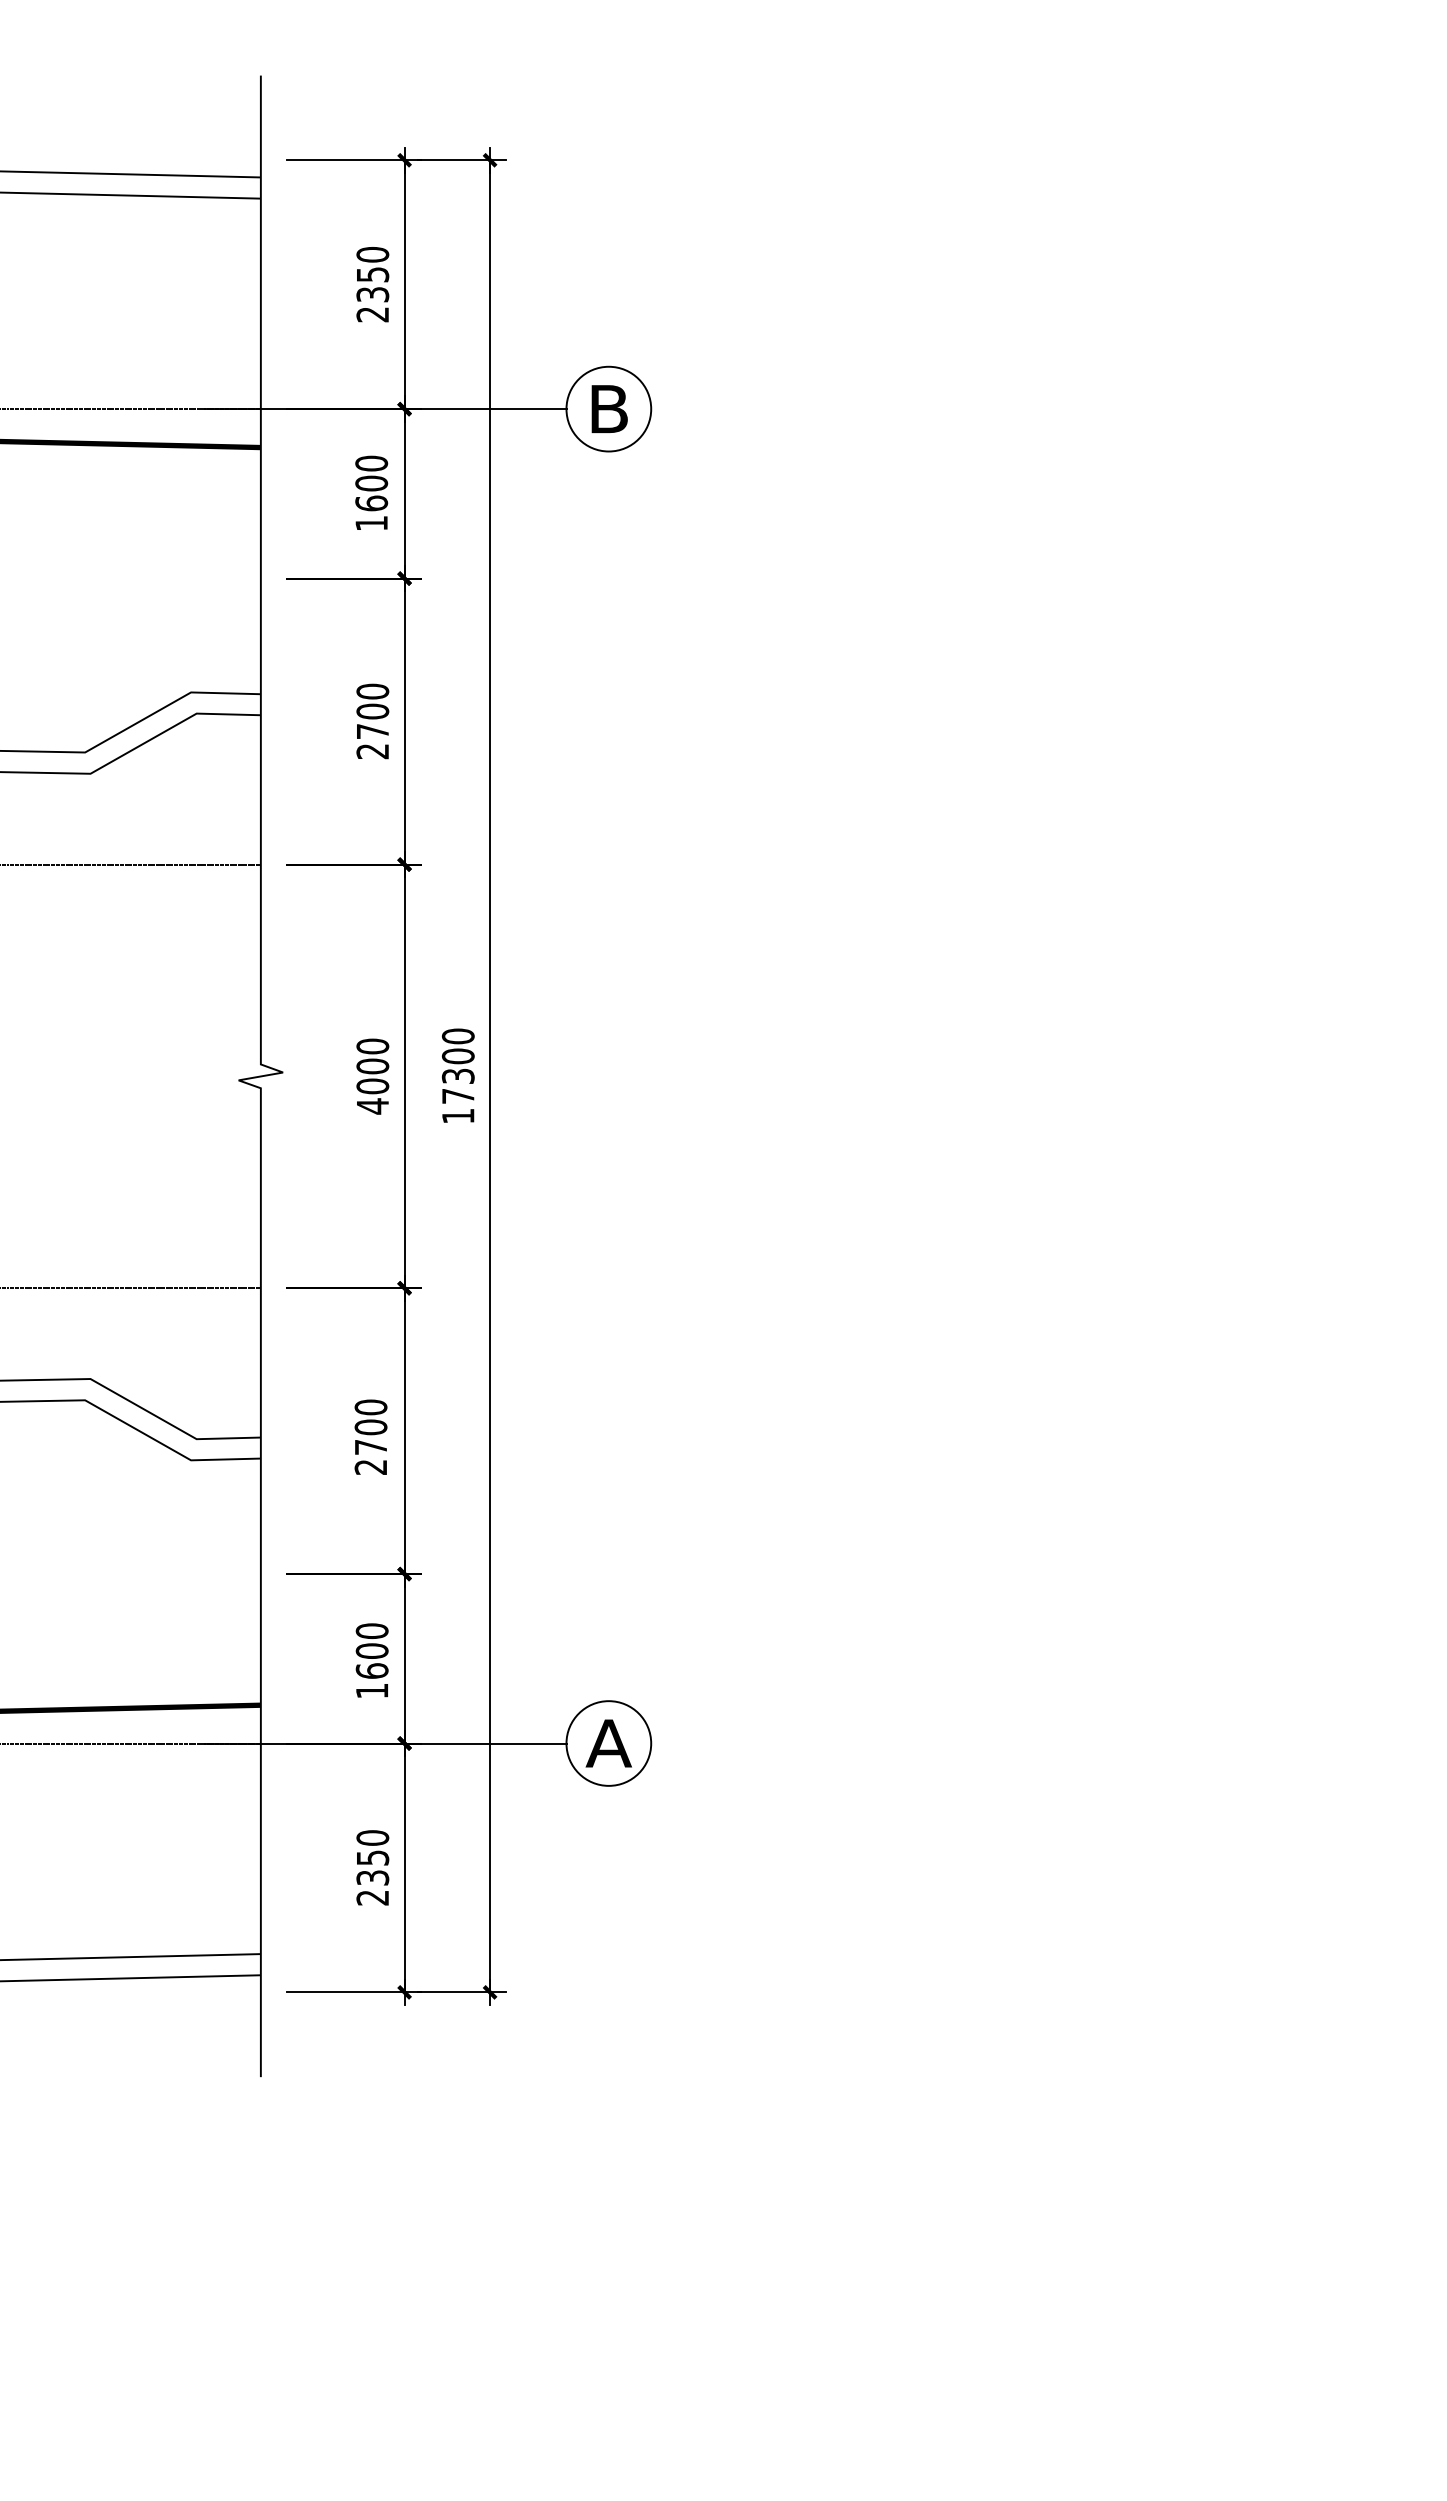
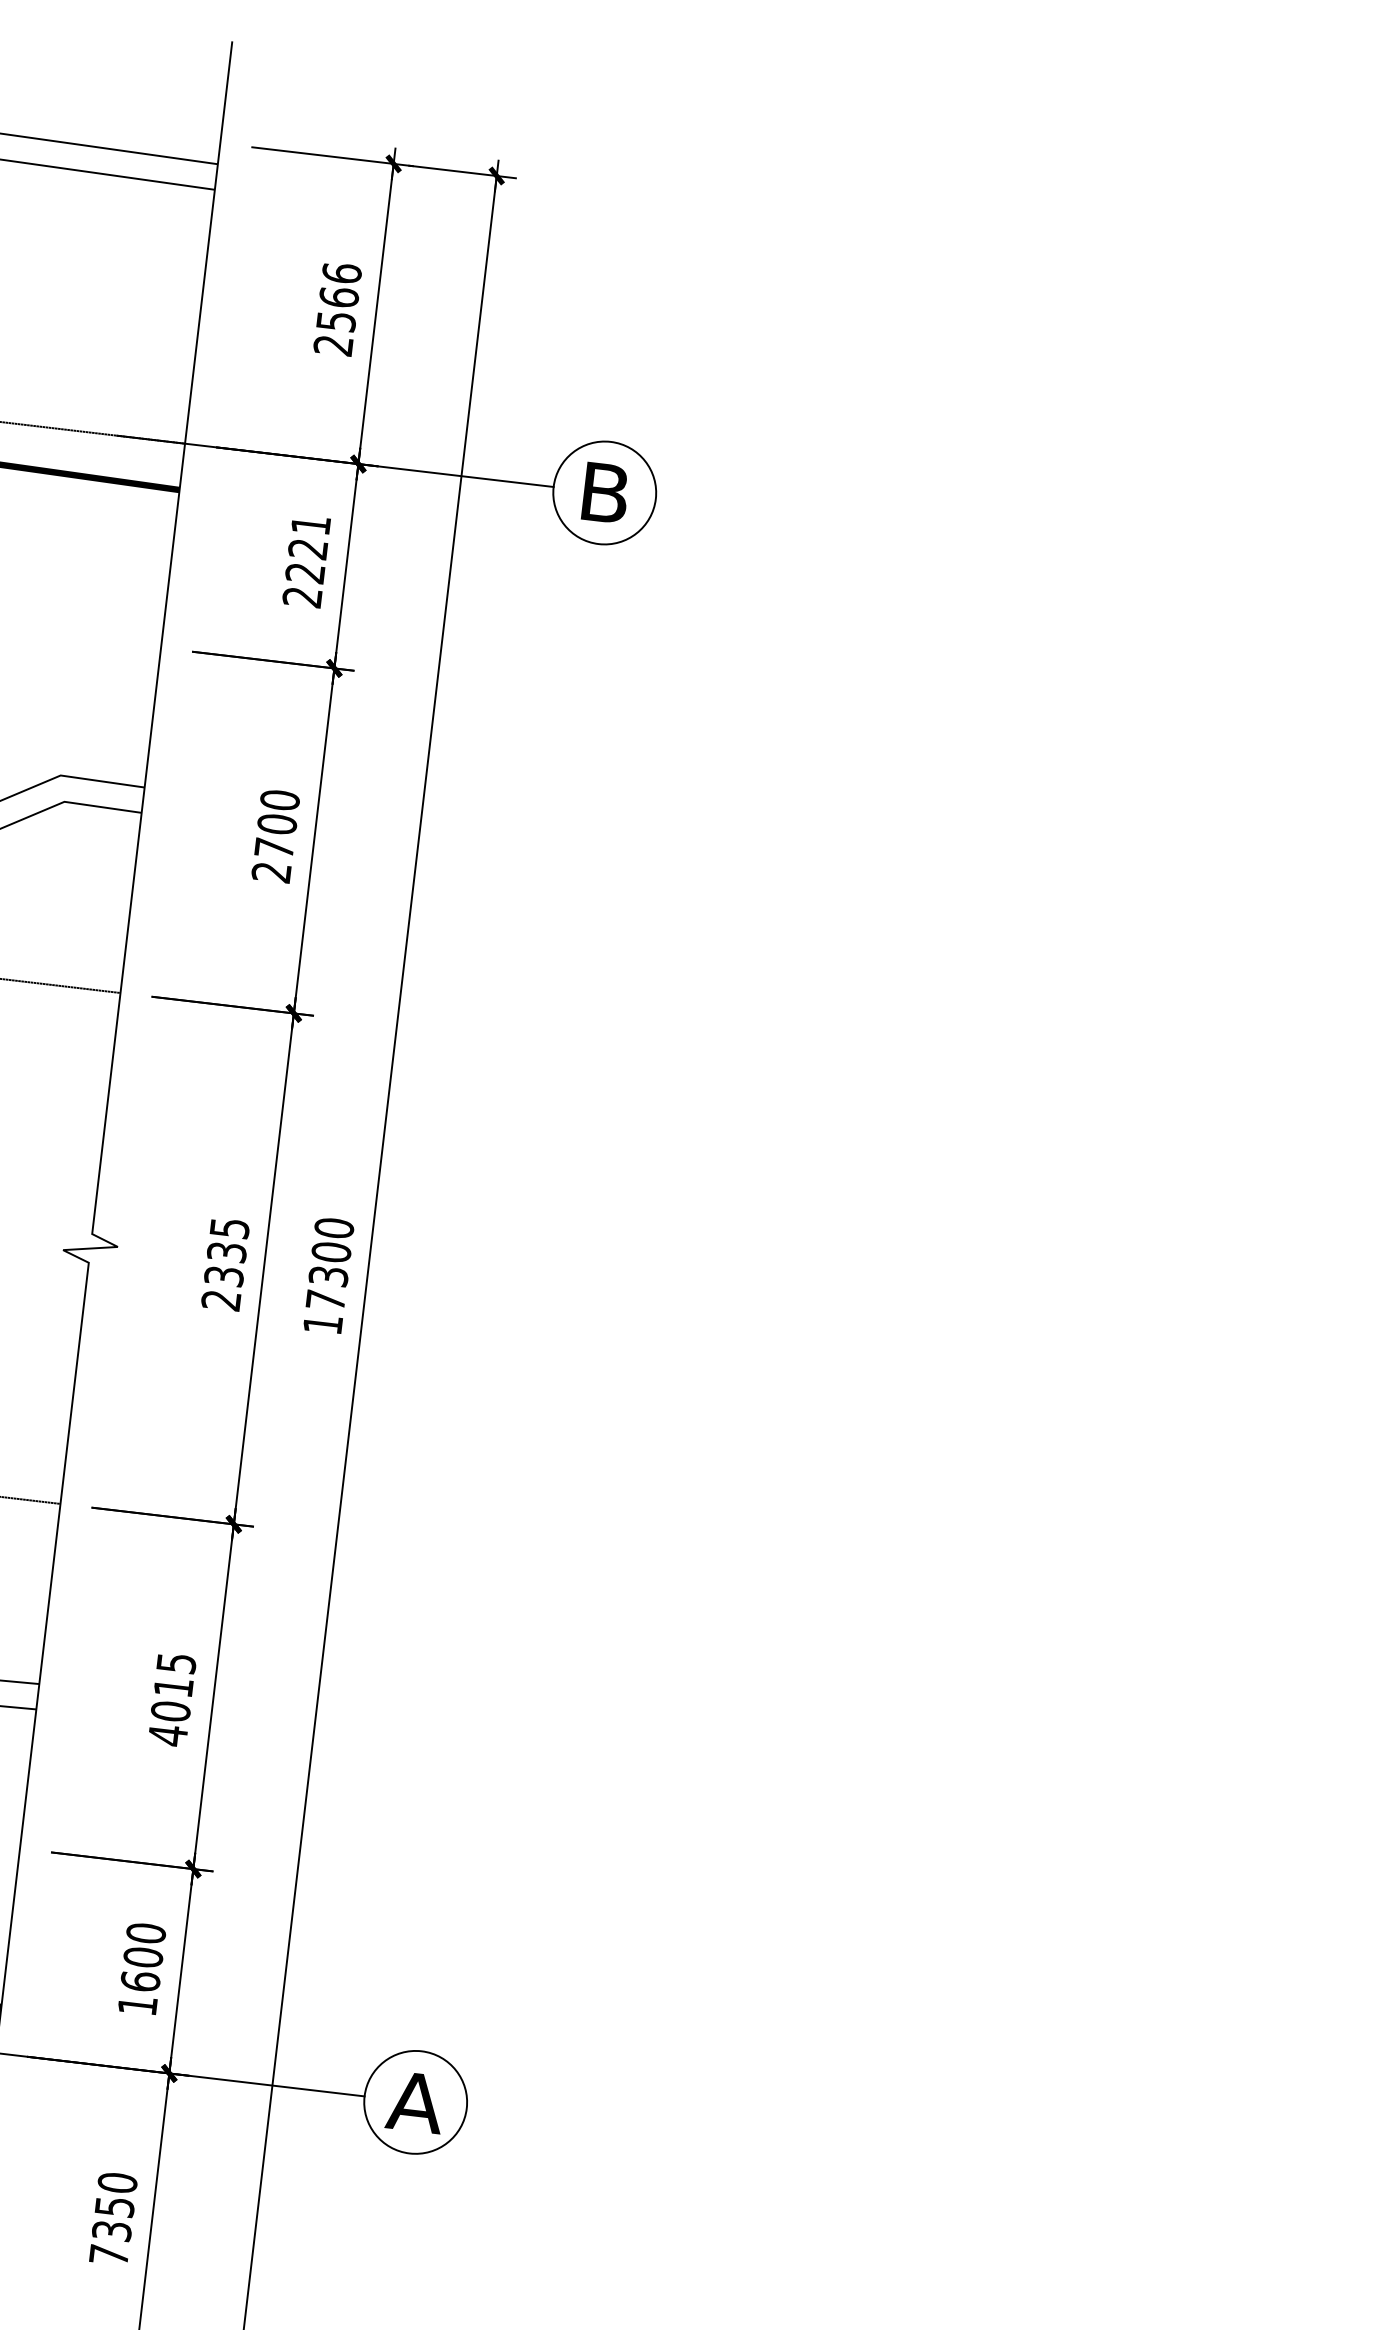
text: (372, 273) -> (338, 295), 2350 -> 2566
text: (371, 493) -> (306, 561), 1600 -> 2221
text: (372, 1076) -> (225, 1264), 4000 -> 2335
text: (370, 1437) -> (171, 1699), 2700 -> 4015
text: (372, 1897) -> (108, 2254), 2350 -> 7350

